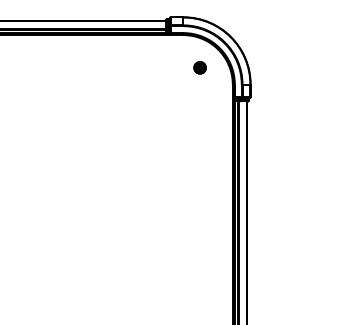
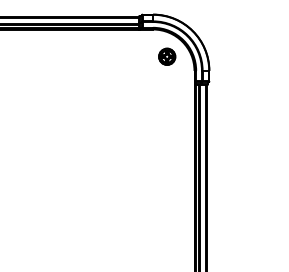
part: (199, 67) -> (166, 56), size x1.67

